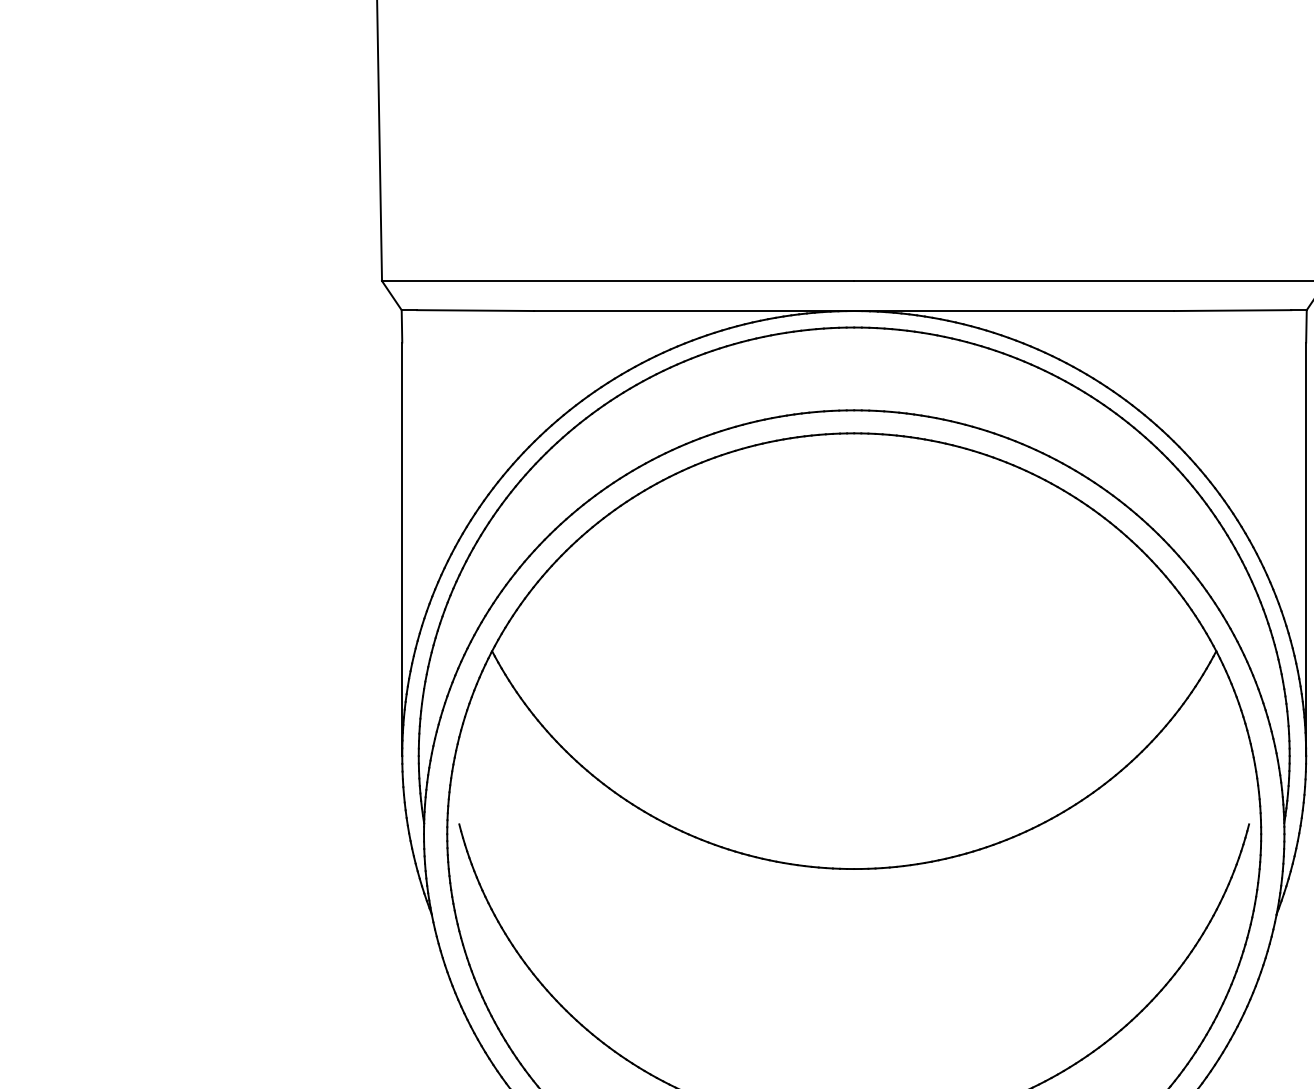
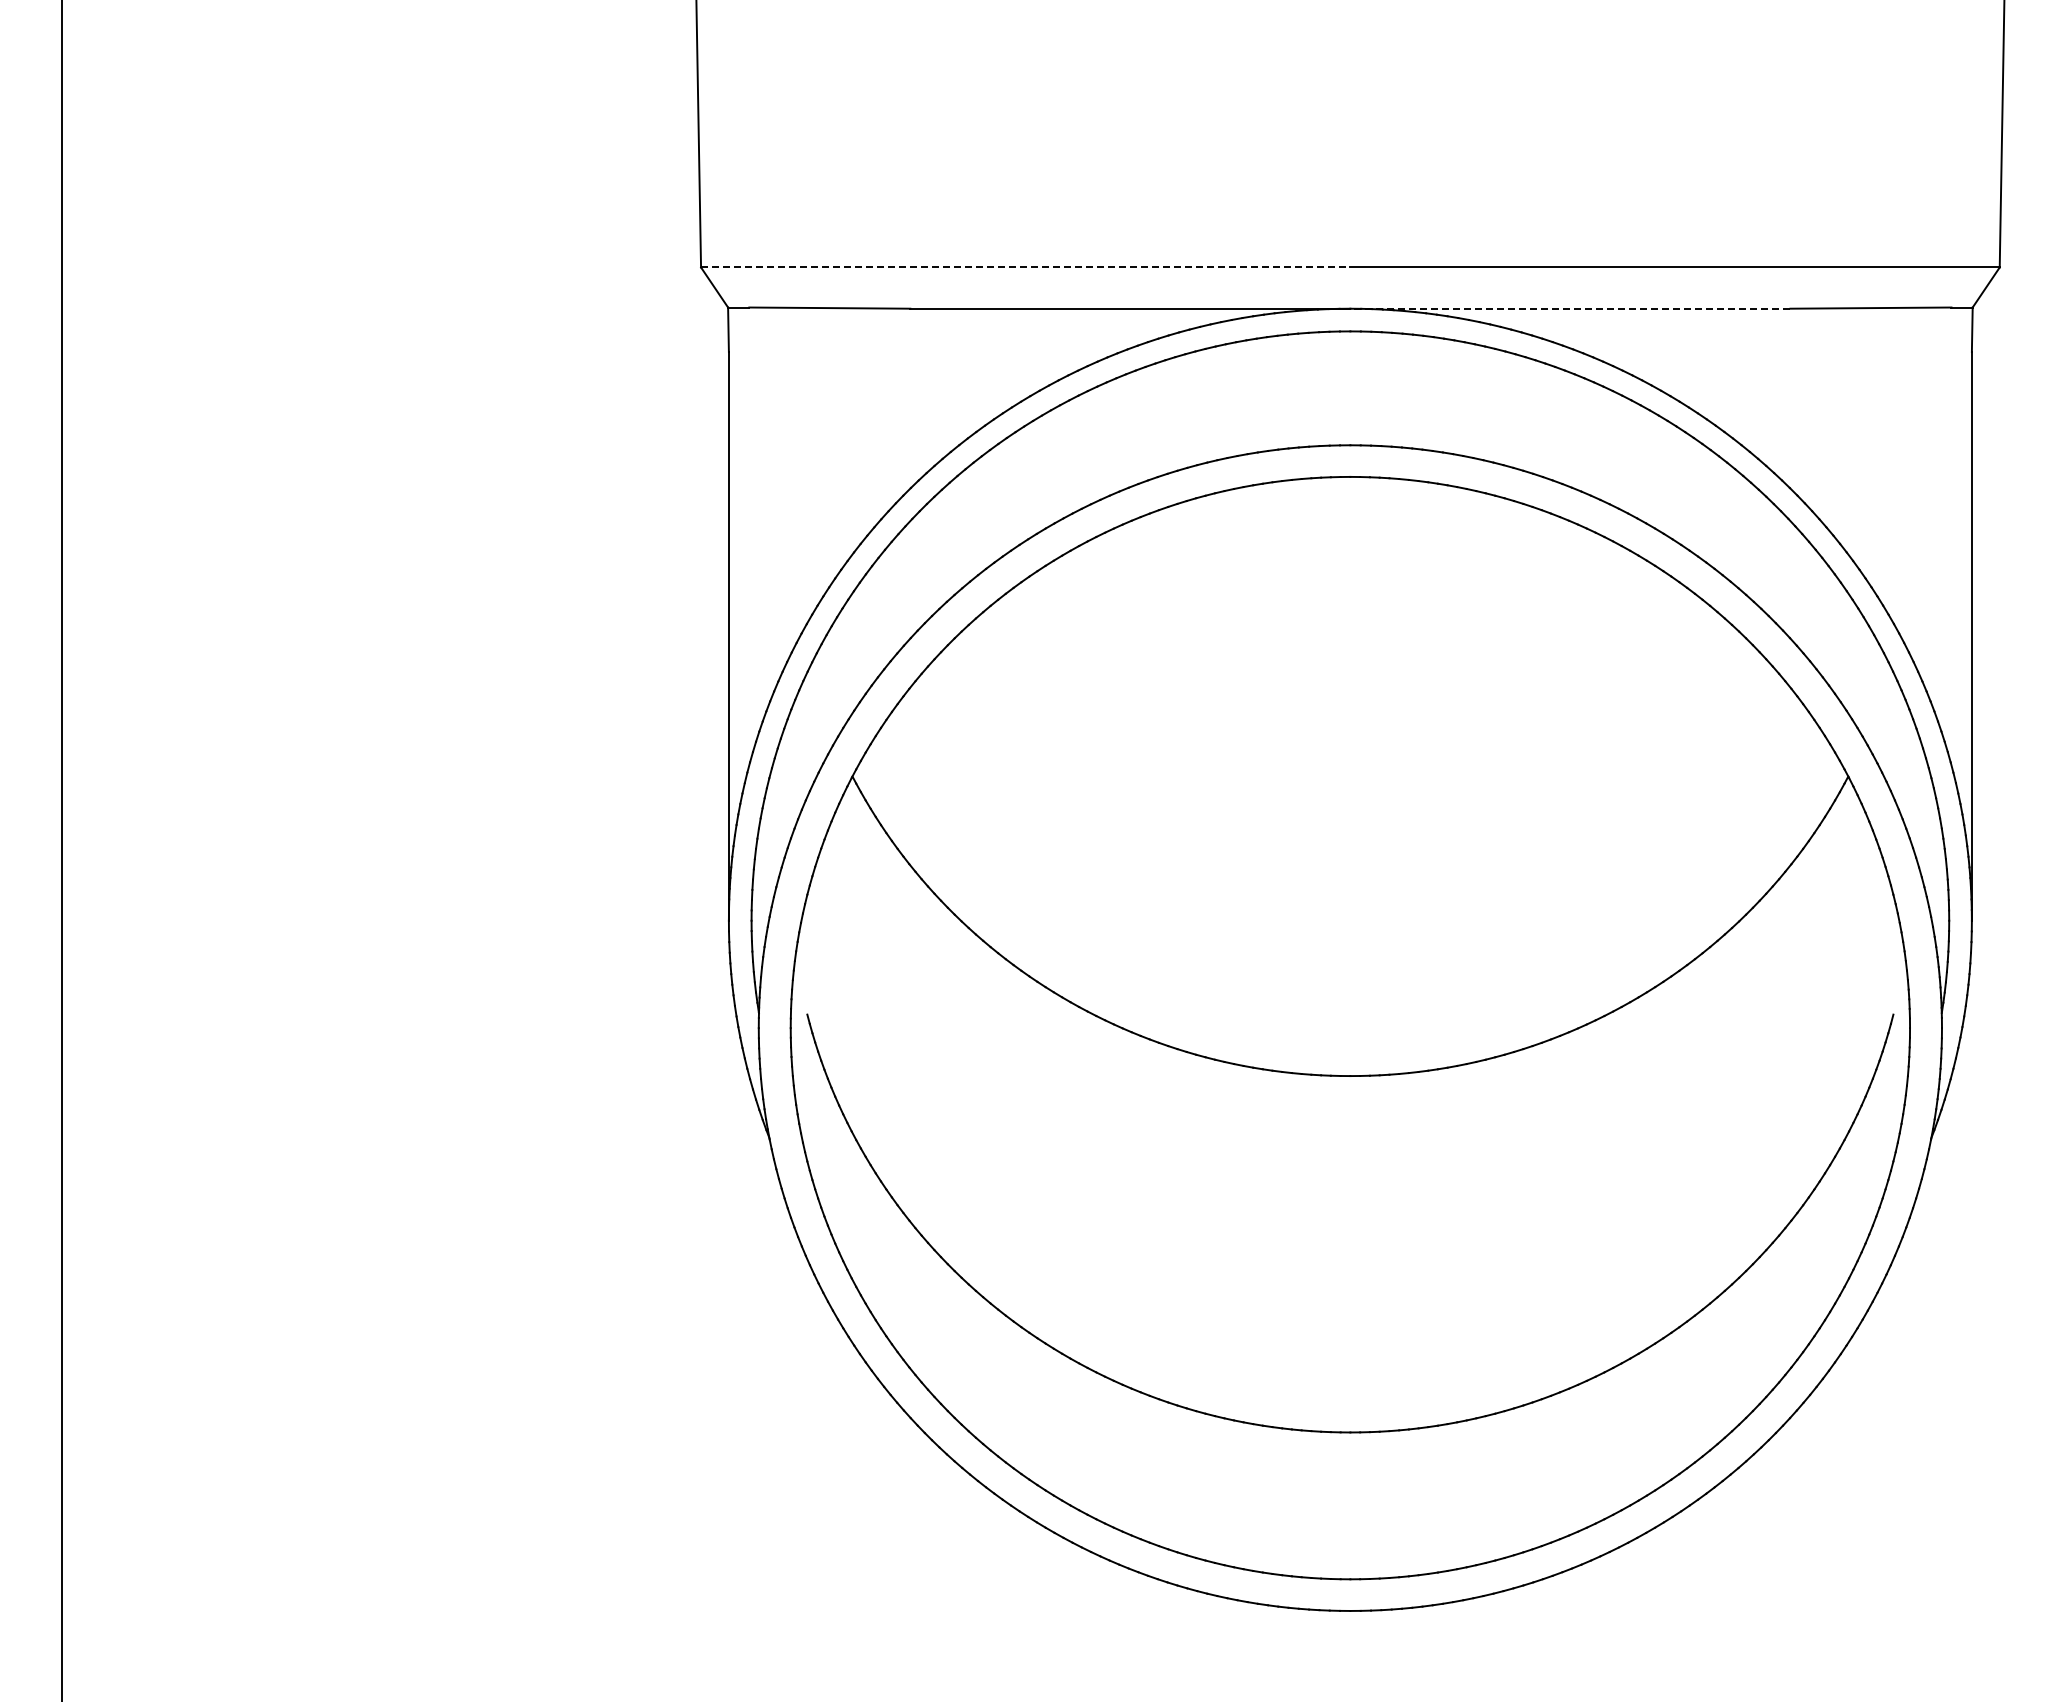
line: (617, 281) -> (1025, 267), solid -> dashed
line: (1013, 310) -> (1569, 308), solid -> dashed

